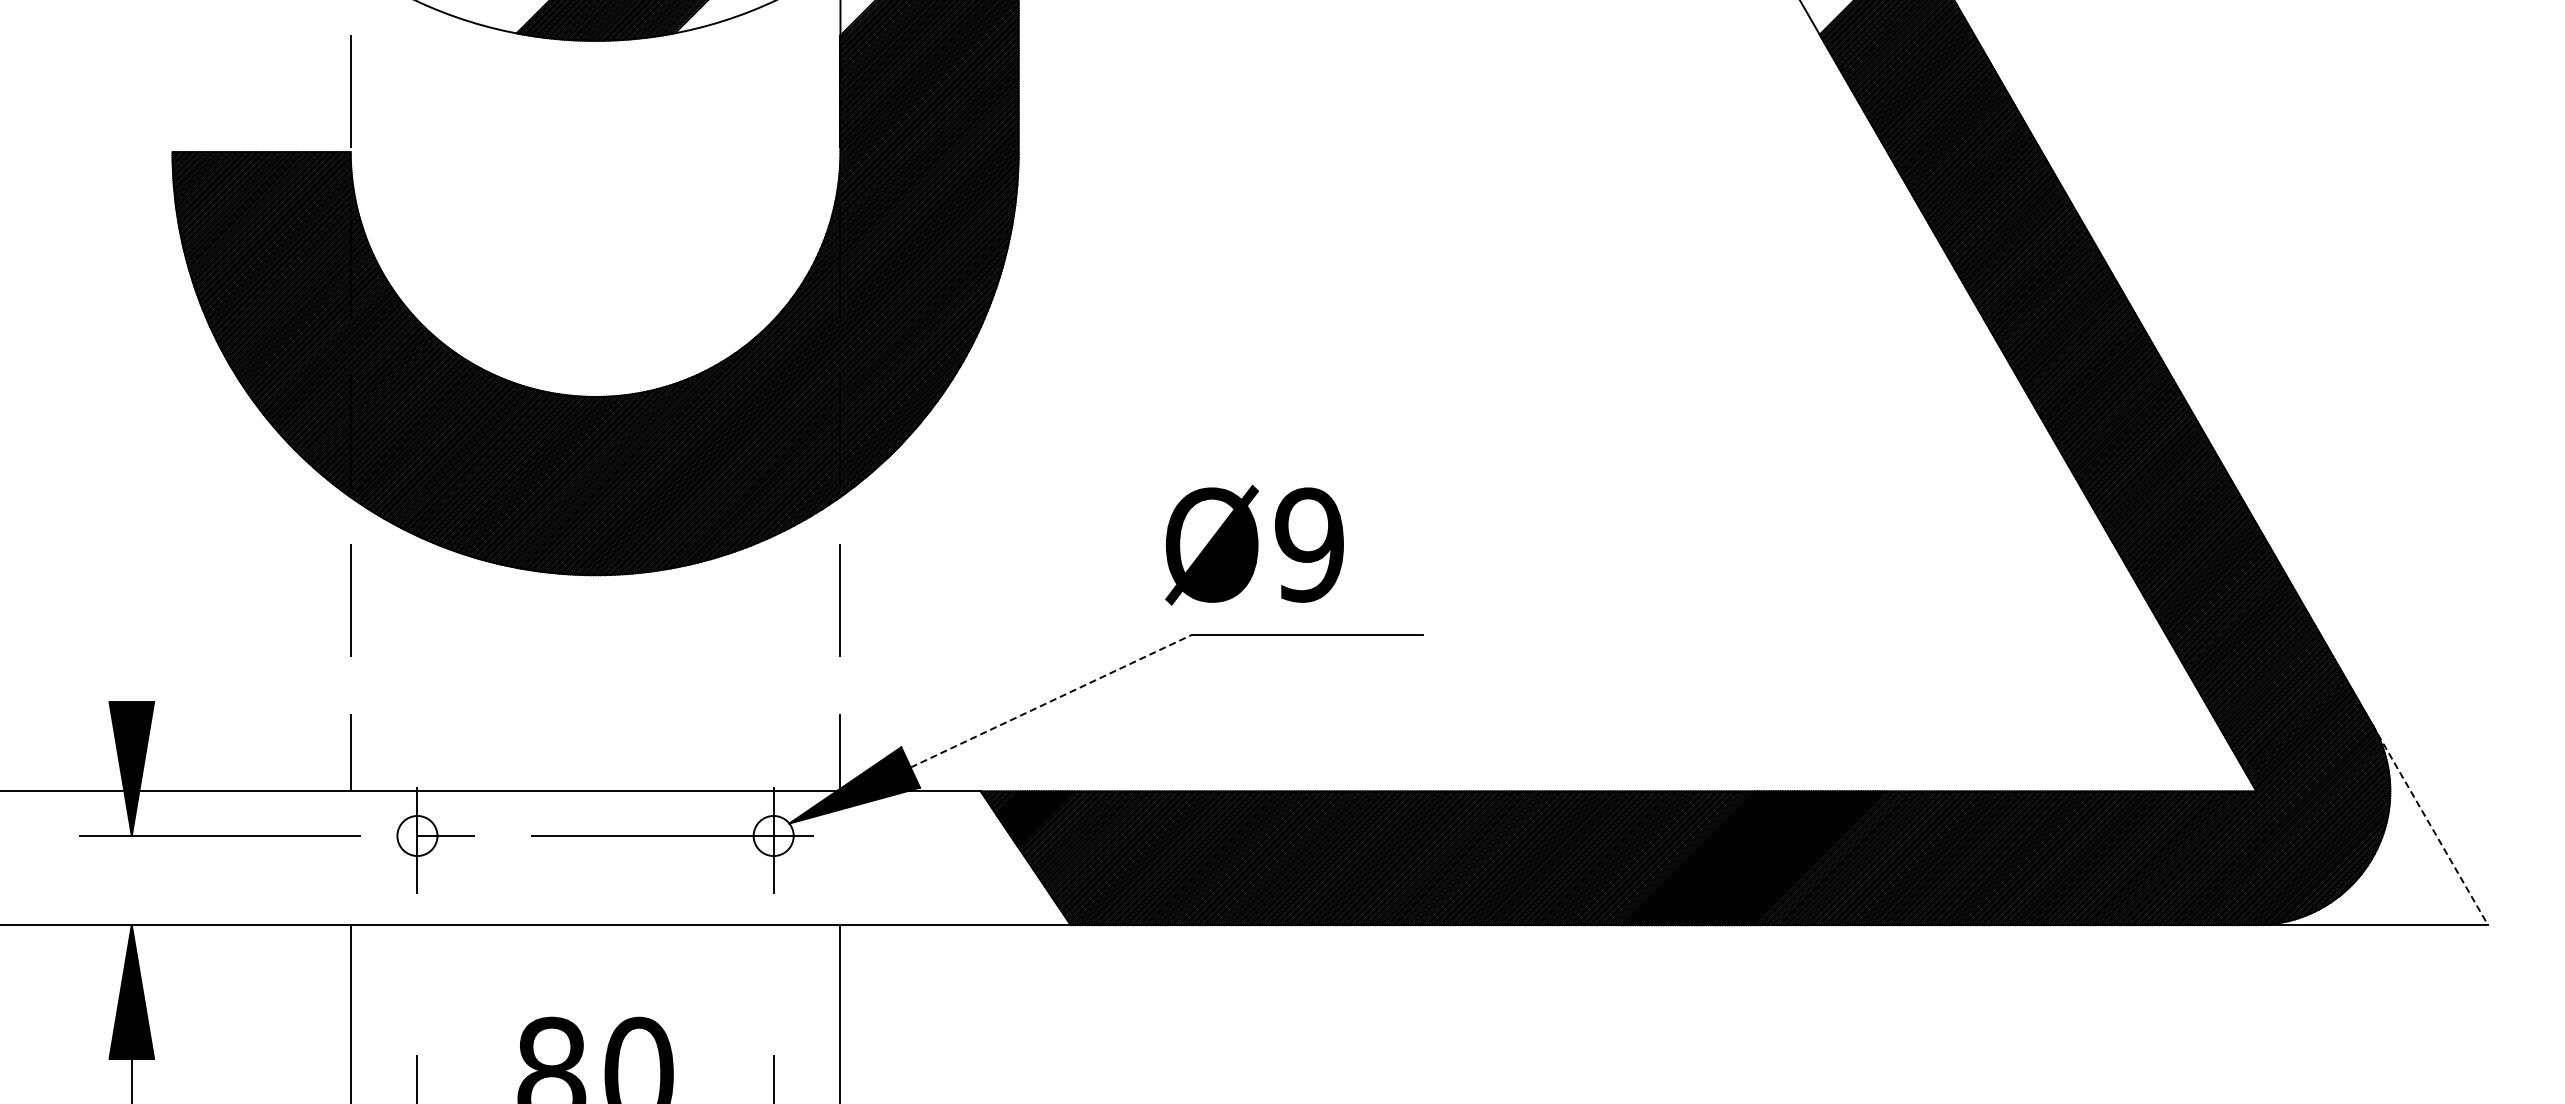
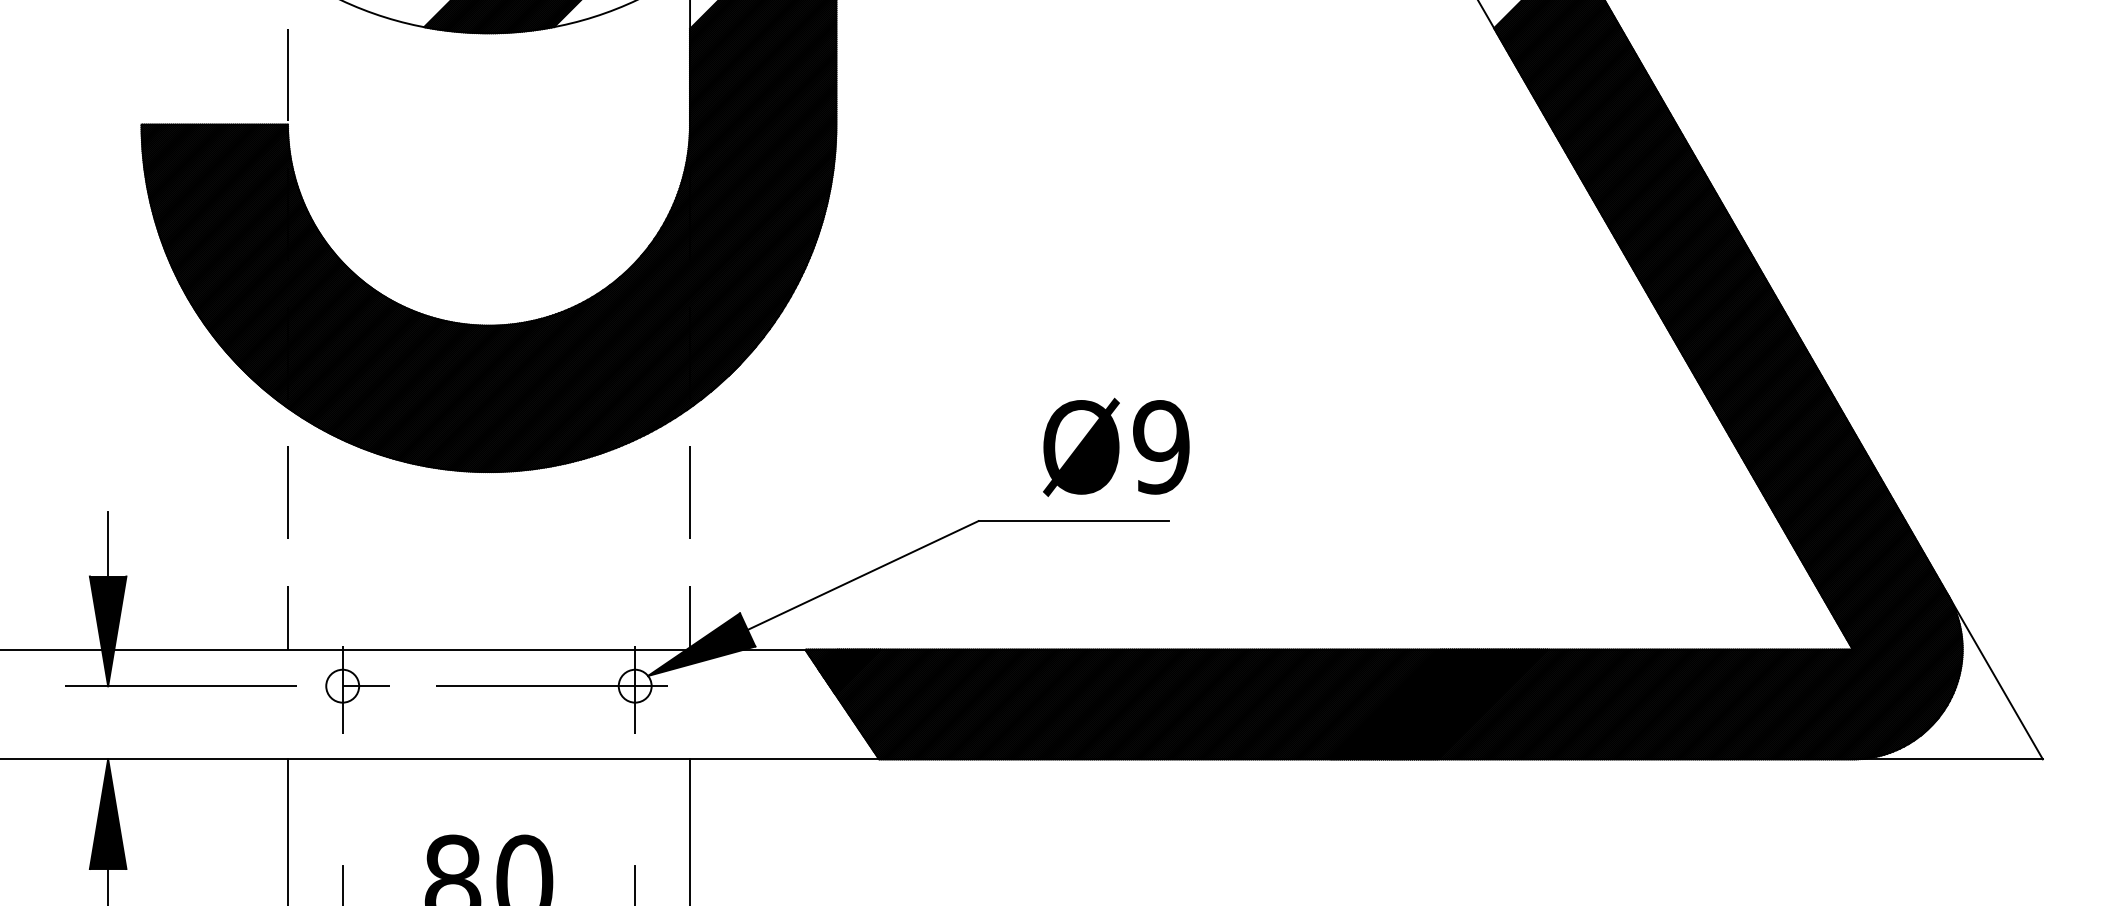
text: (1254, 544) -> (1116, 446), moved
line: (131, 662) -> (107, 543), added
line: (1051, 701) -> (863, 575), dashed -> solid
line: (2430, 824) -> (1995, 676), dashed -> solid

